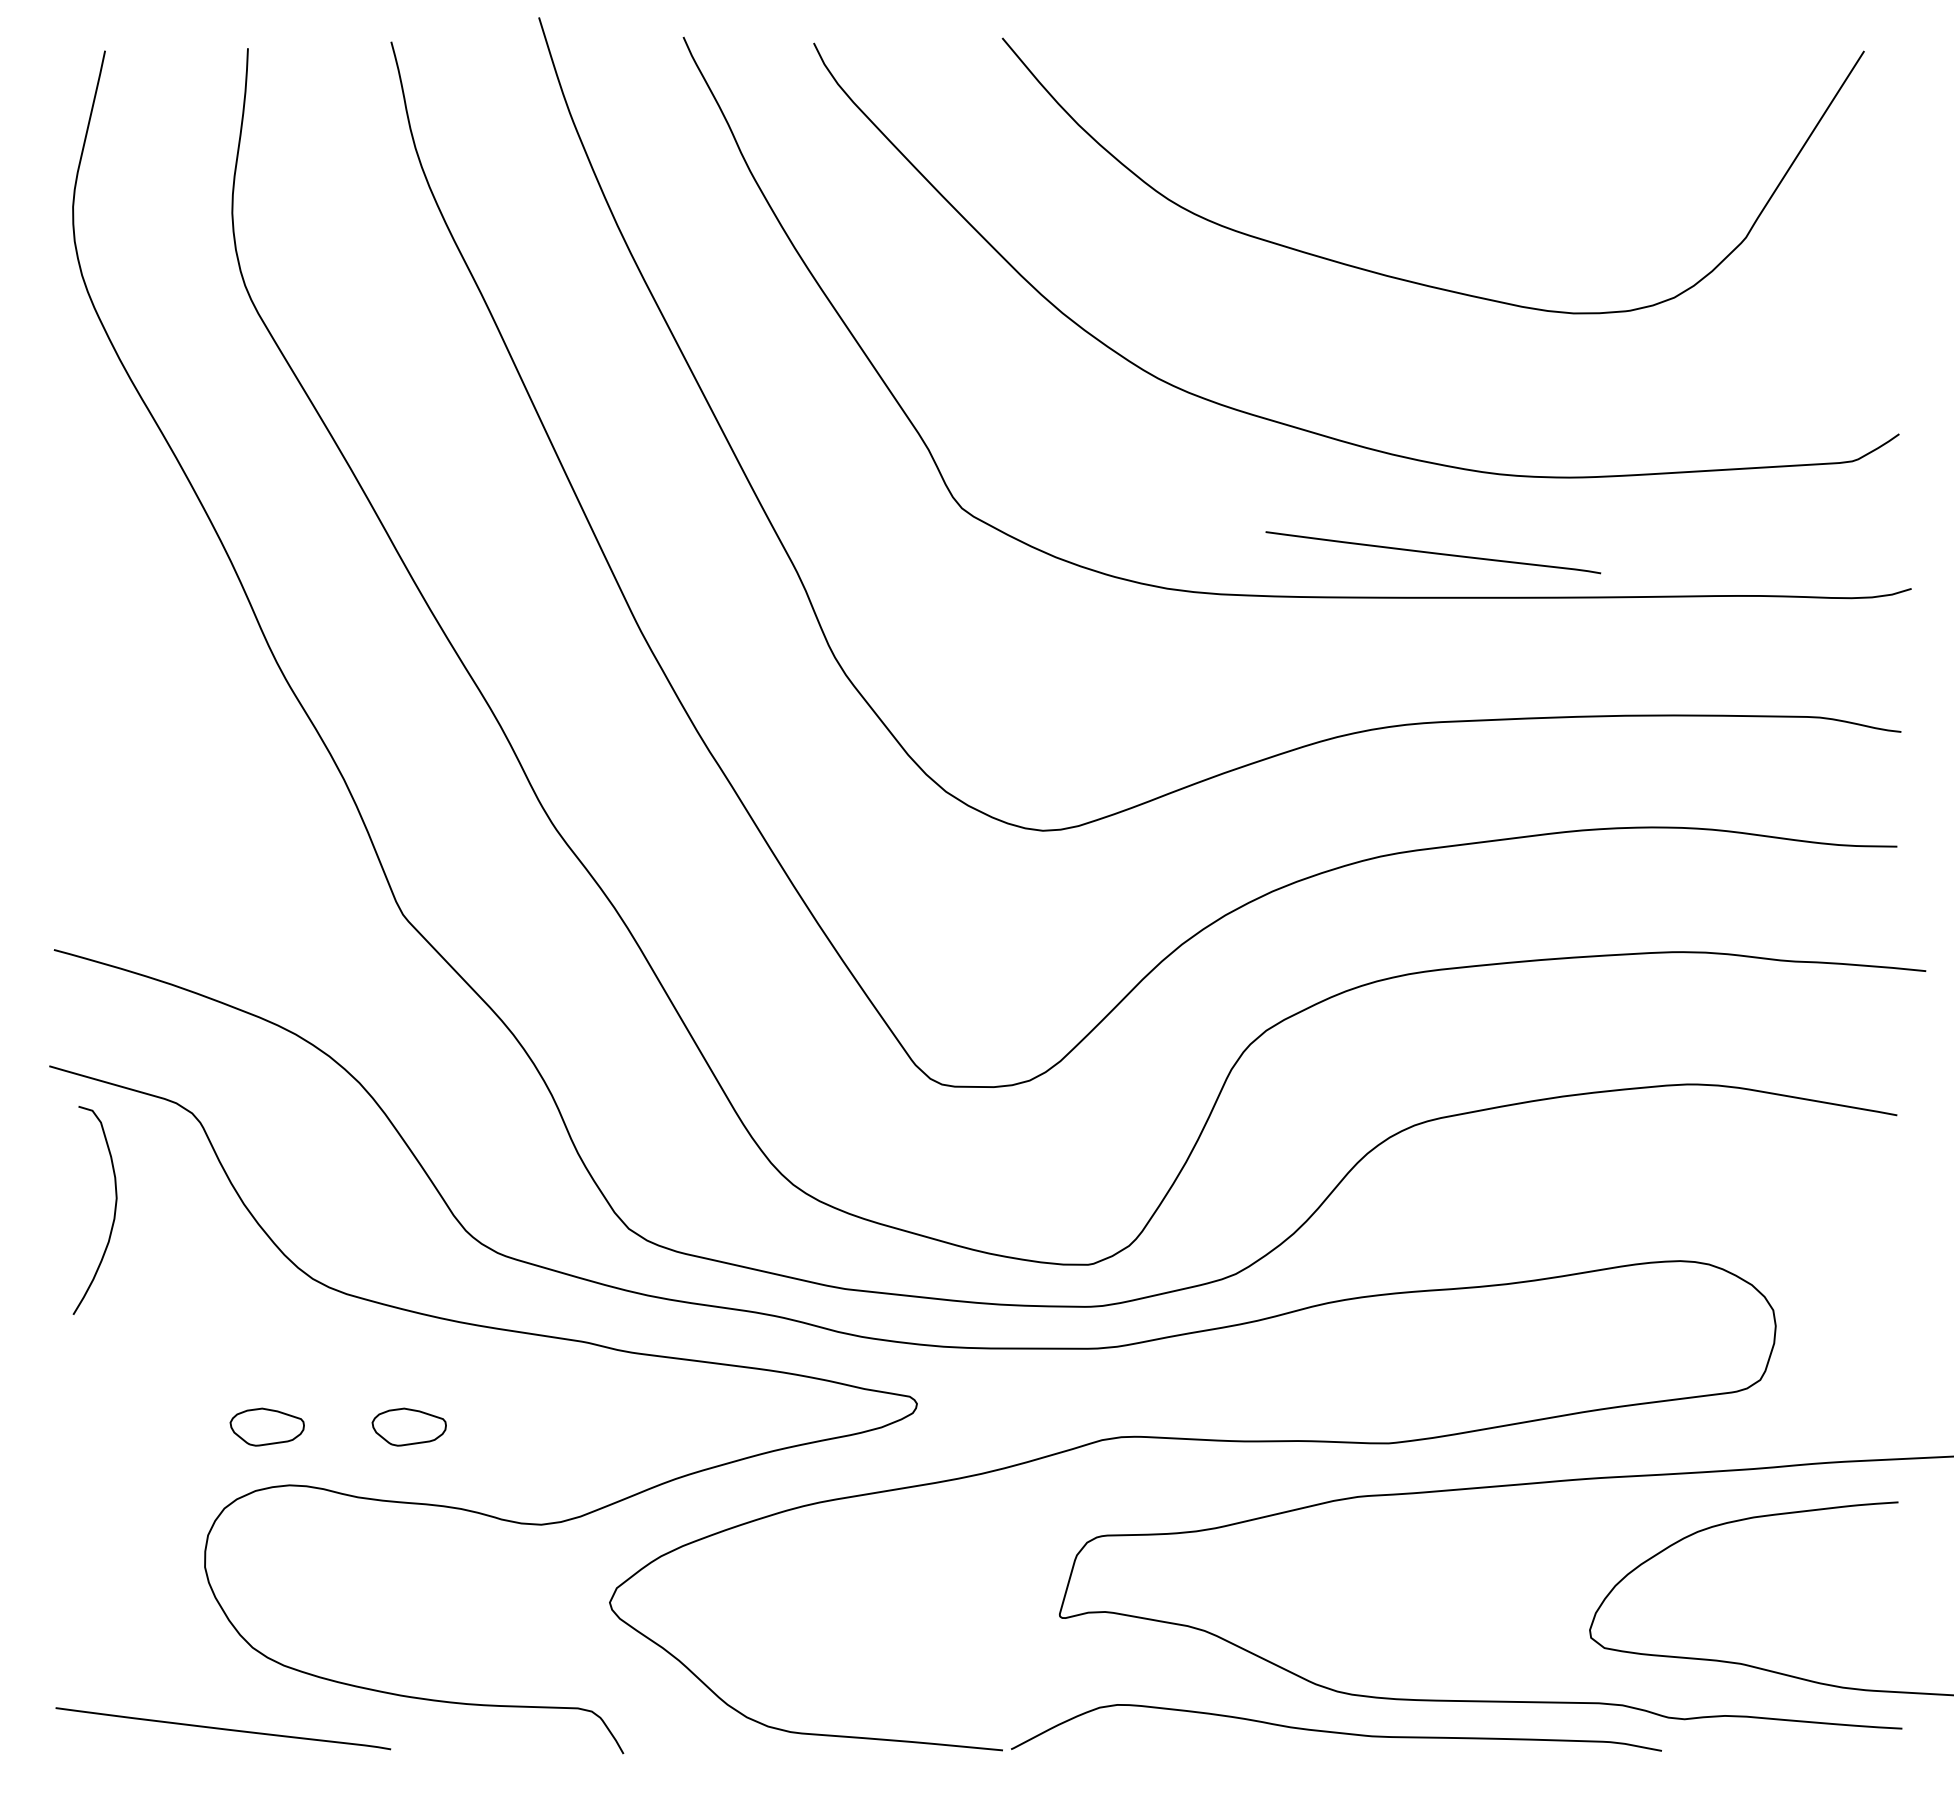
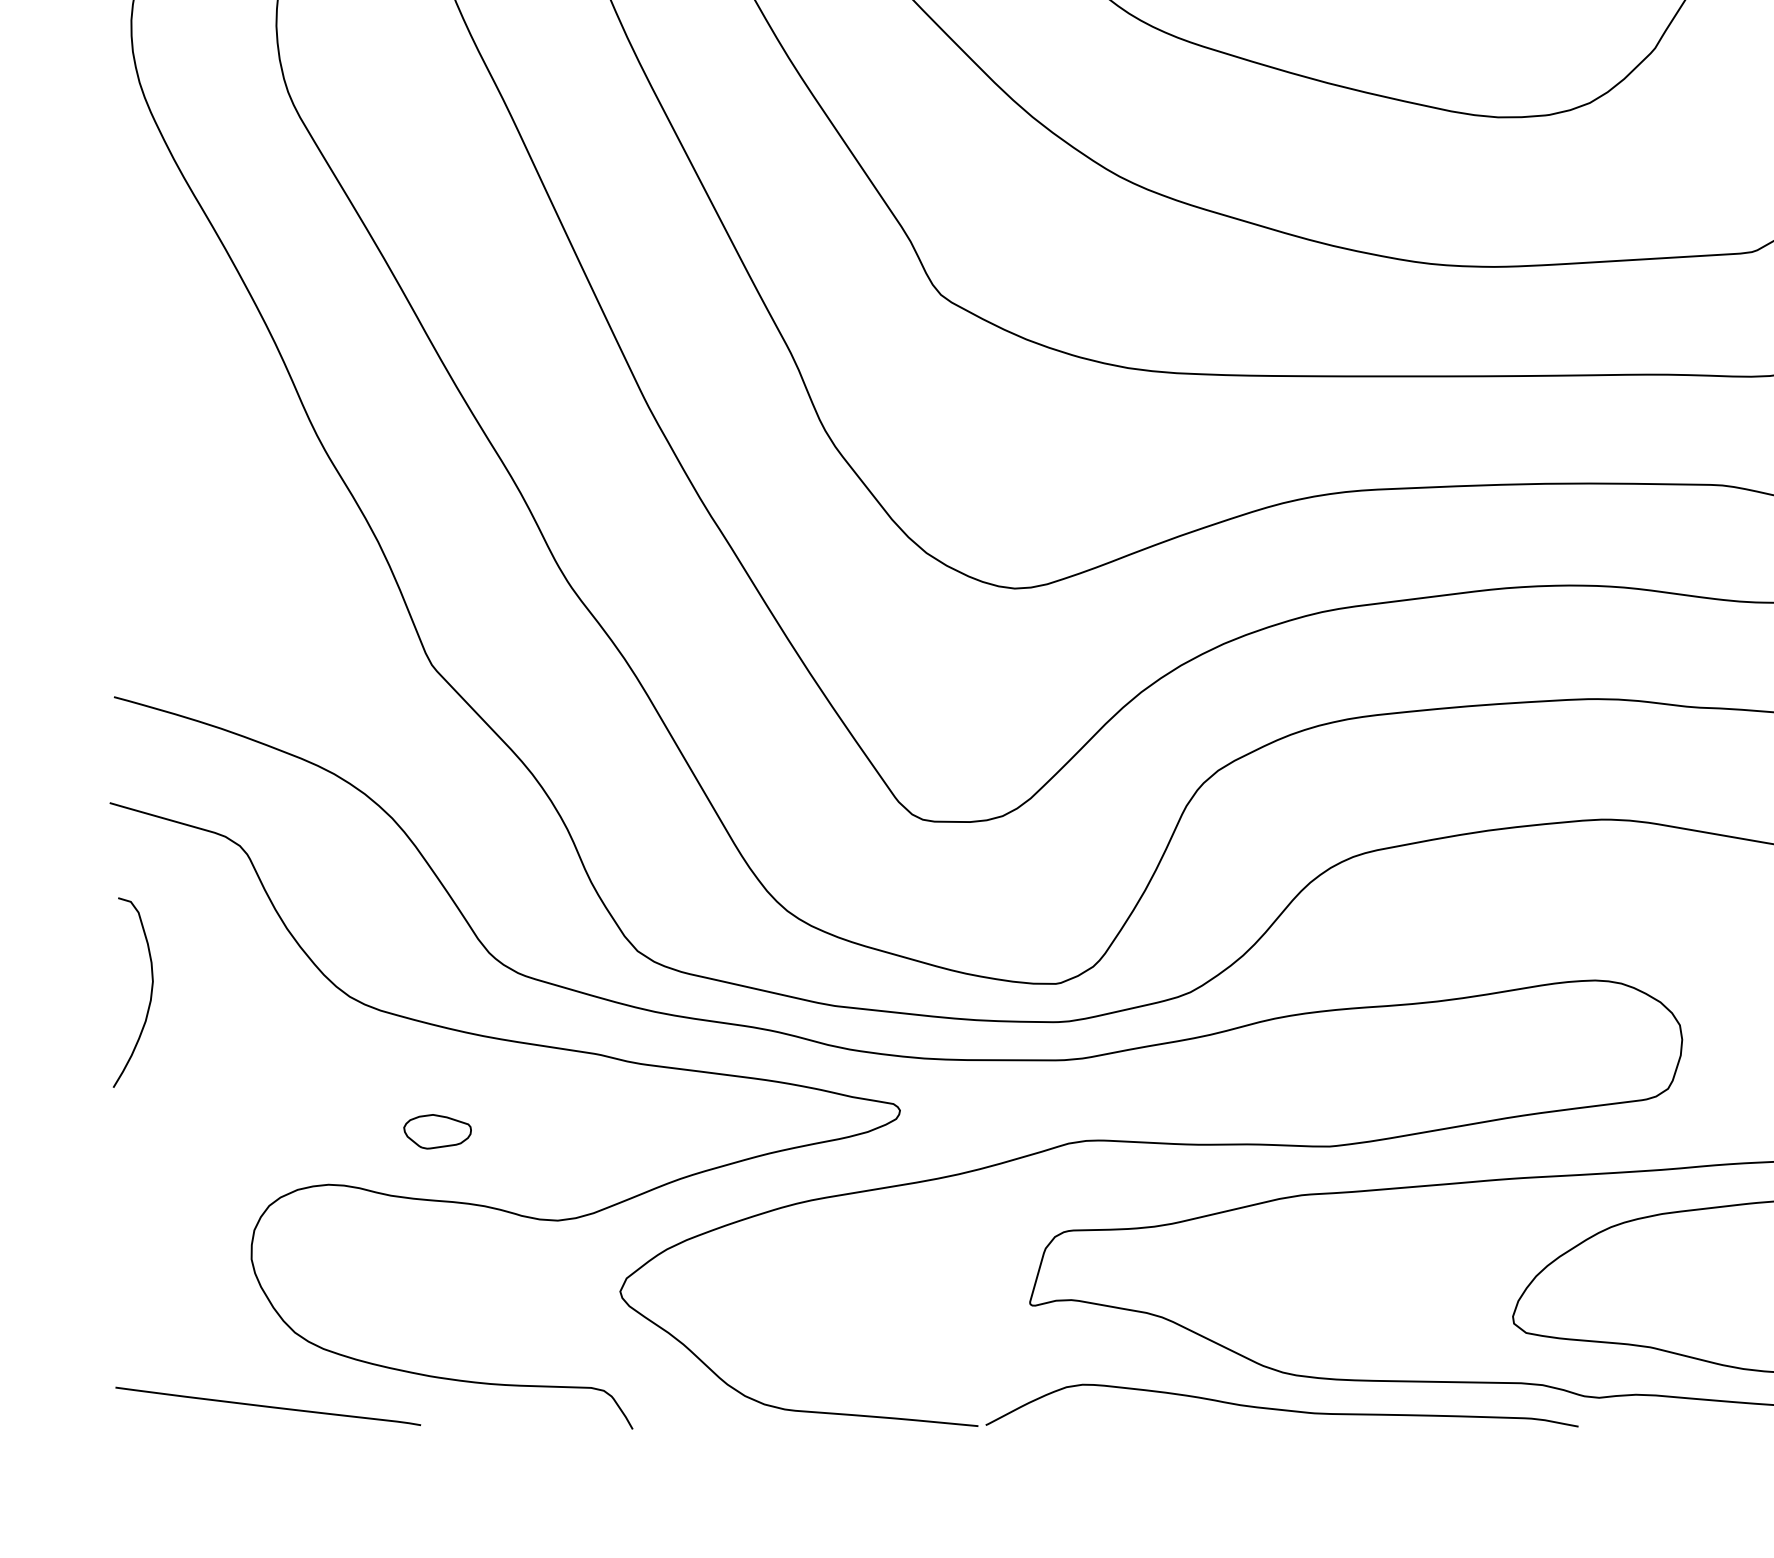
curve: (1433, 552) -> (1370, 335), removed
curve: (113, 1215) -> (150, 997), moved
part: (266, 1426) -> (307, 1131), removed

